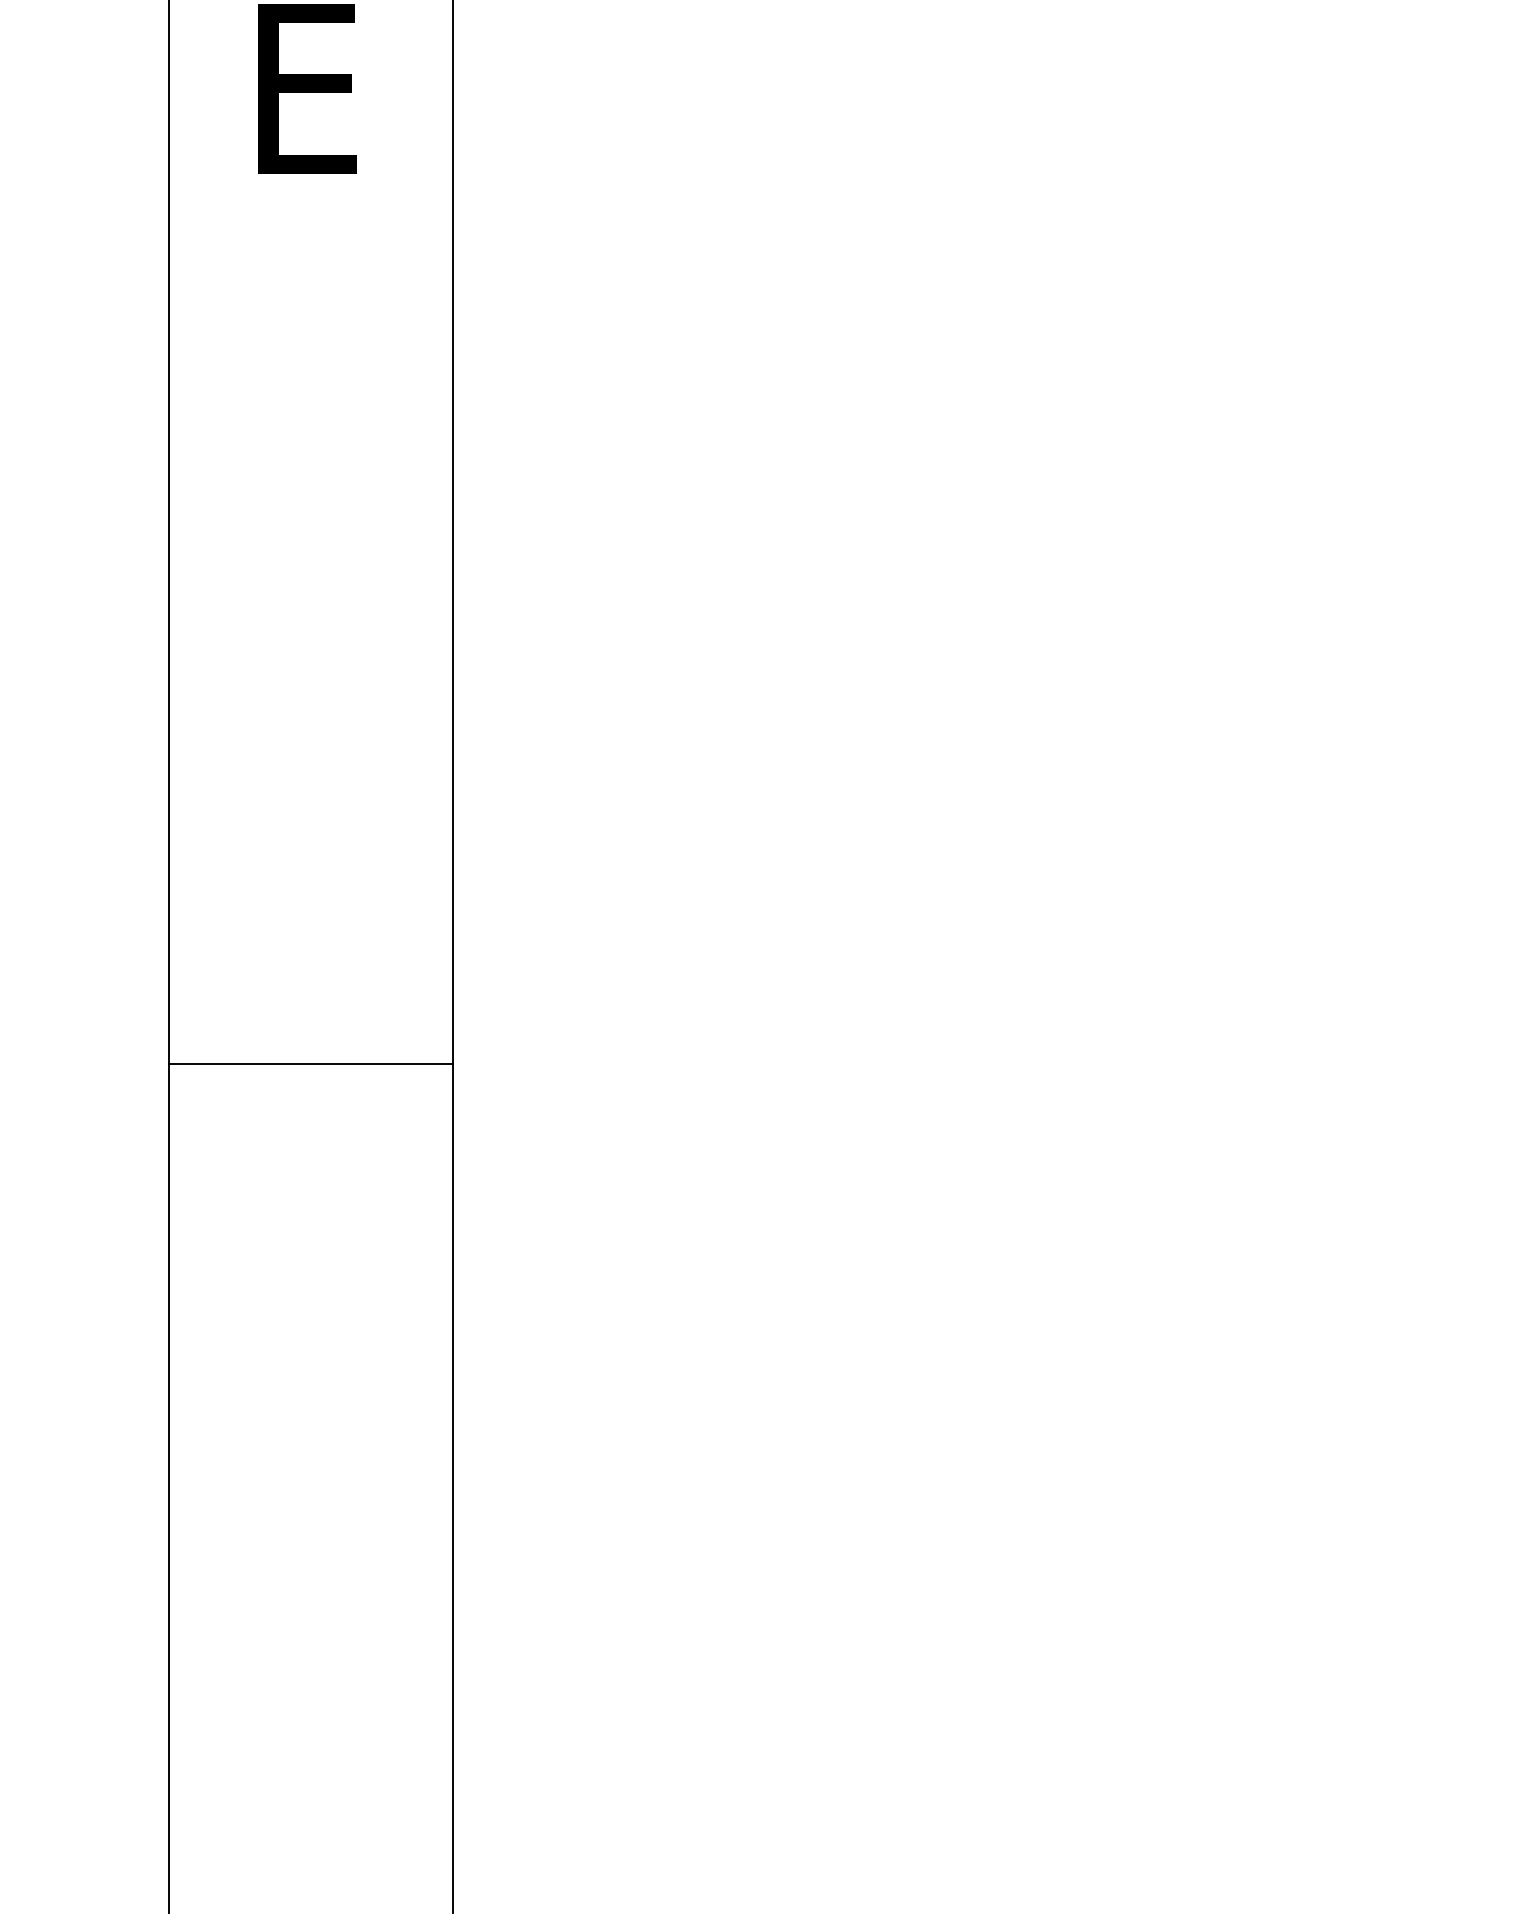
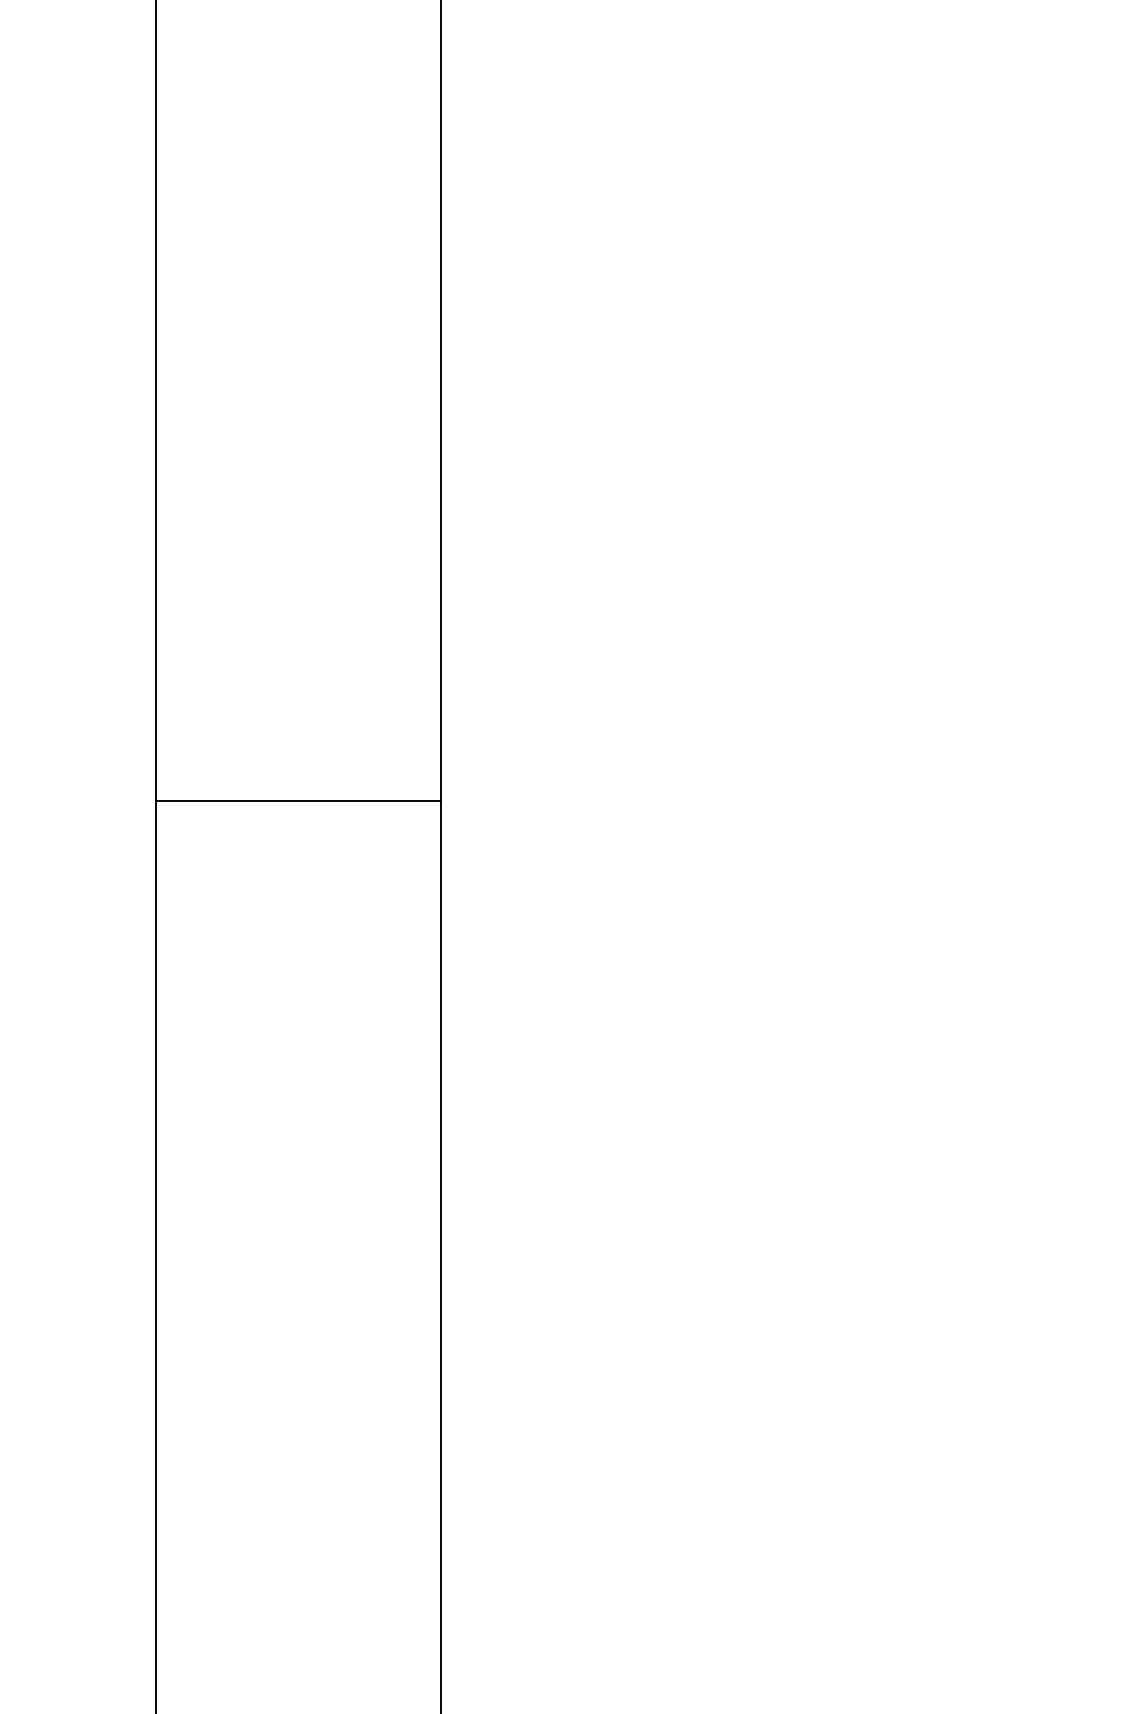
line: (310, 1063) -> (297, 800), moved

